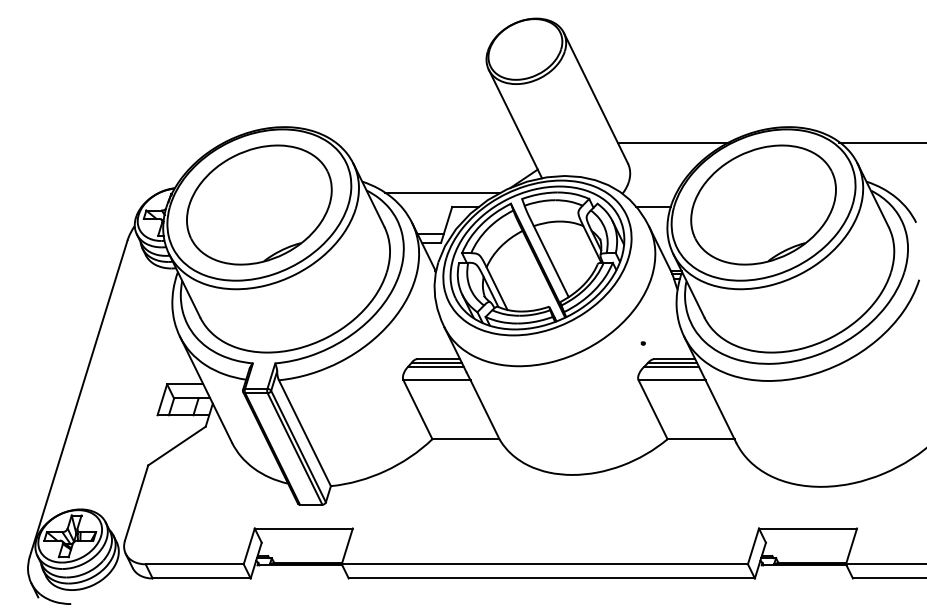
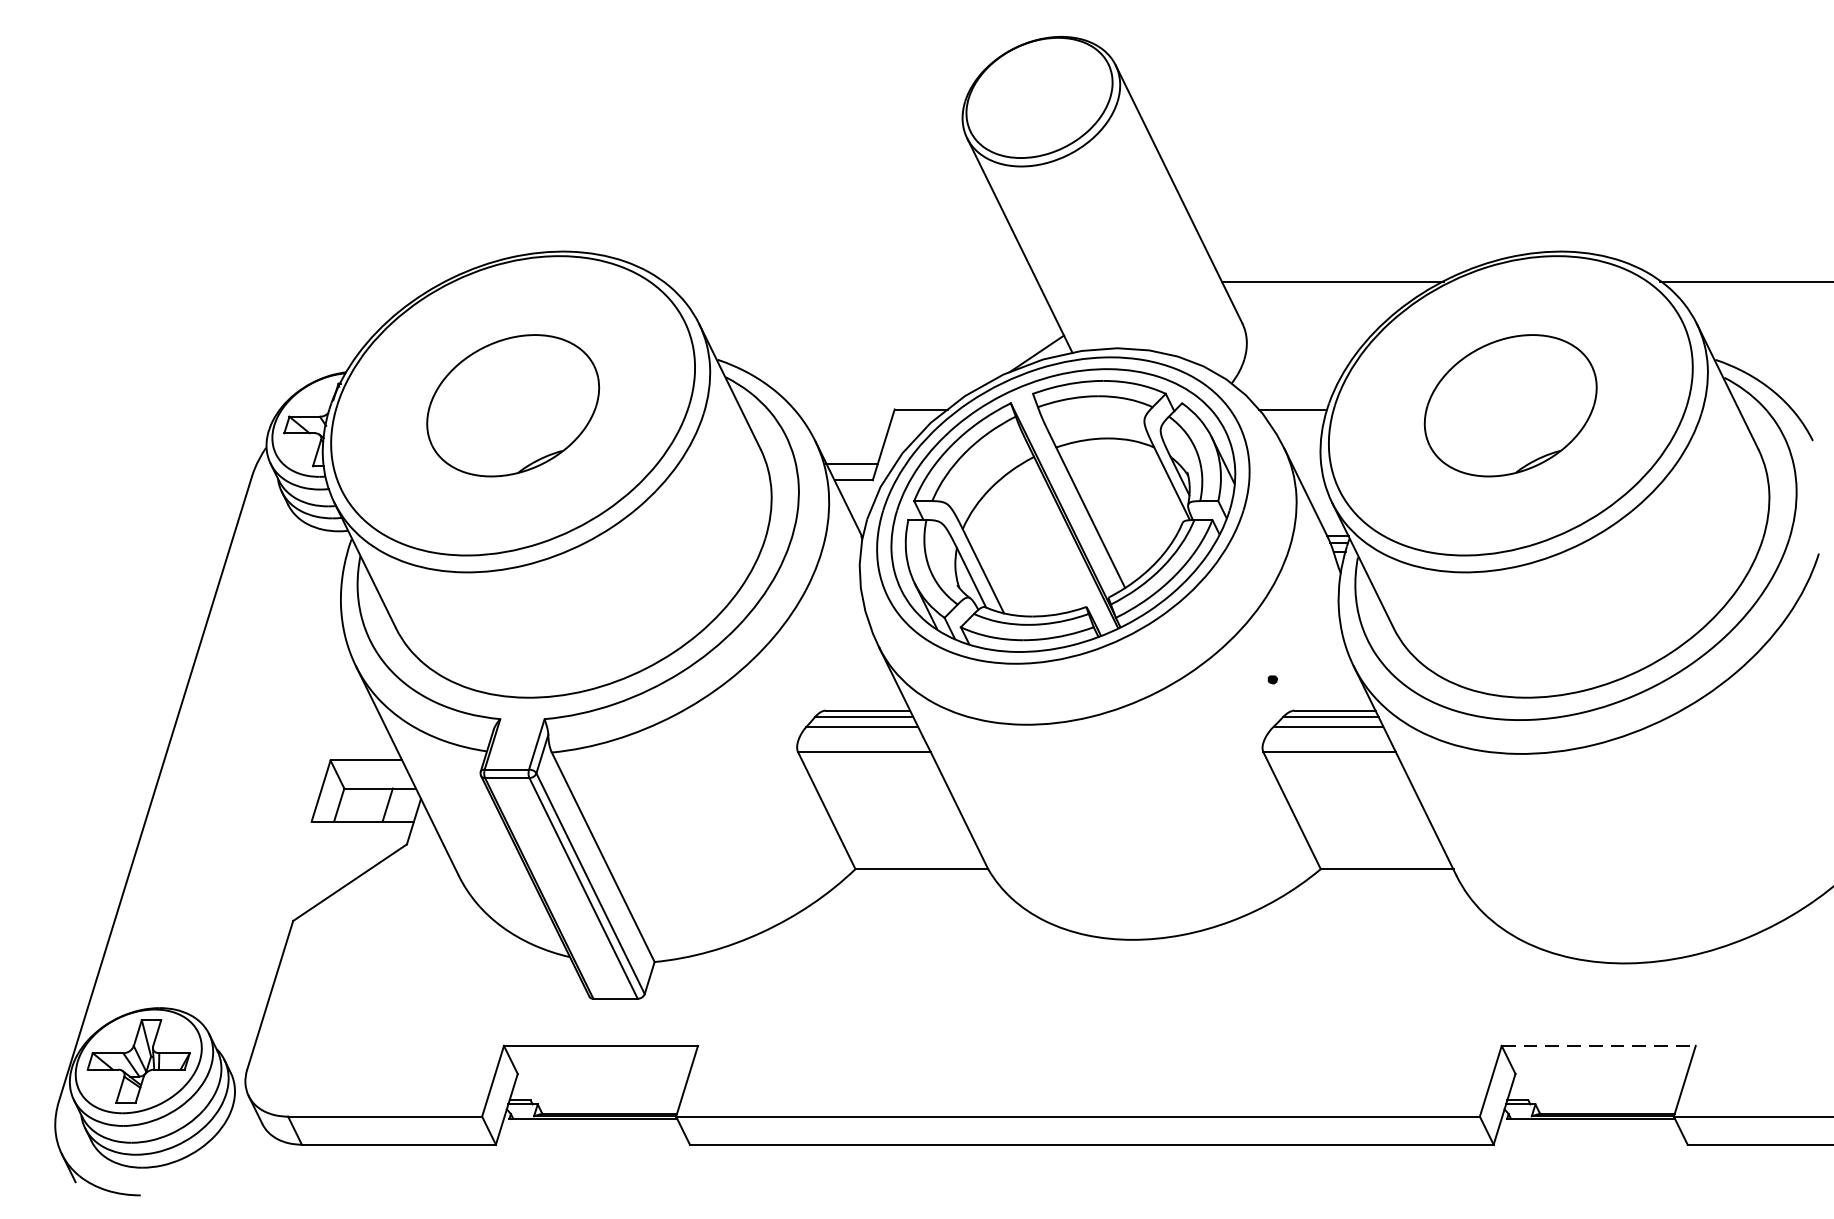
line: (442, 193) -> (875, 382), removed
part: (259, 204) -> (513, 404), size x0.6
part: (763, 204) -> (1510, 404), size x0.6
line: (808, 528) -> (1599, 1045), solid -> dashed

